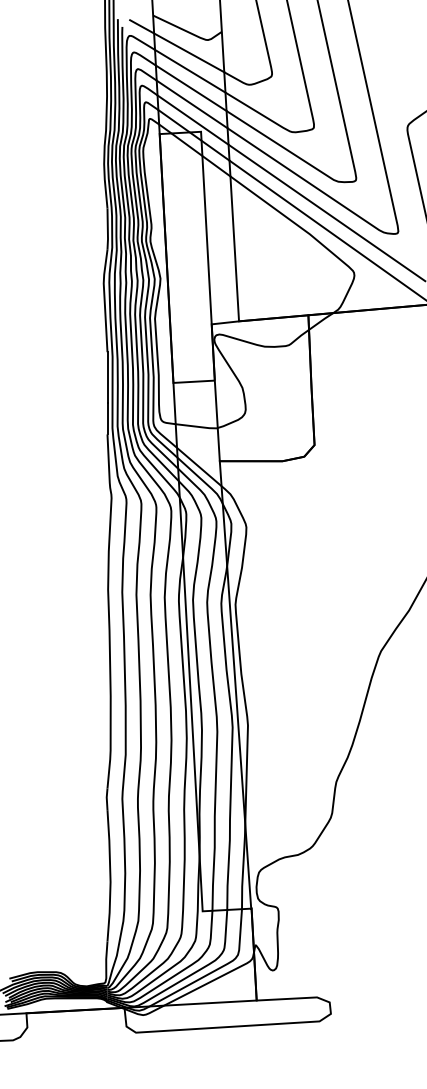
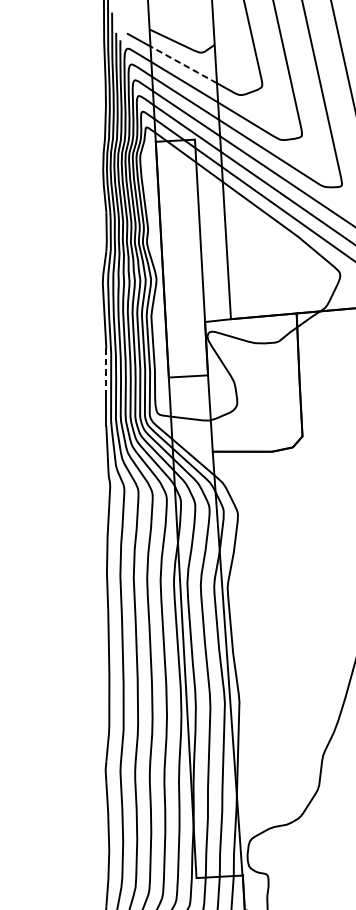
line: (188, 52) -> (183, 64), solid -> dashed
line: (107, 377) -> (106, 372), solid -> dashed

